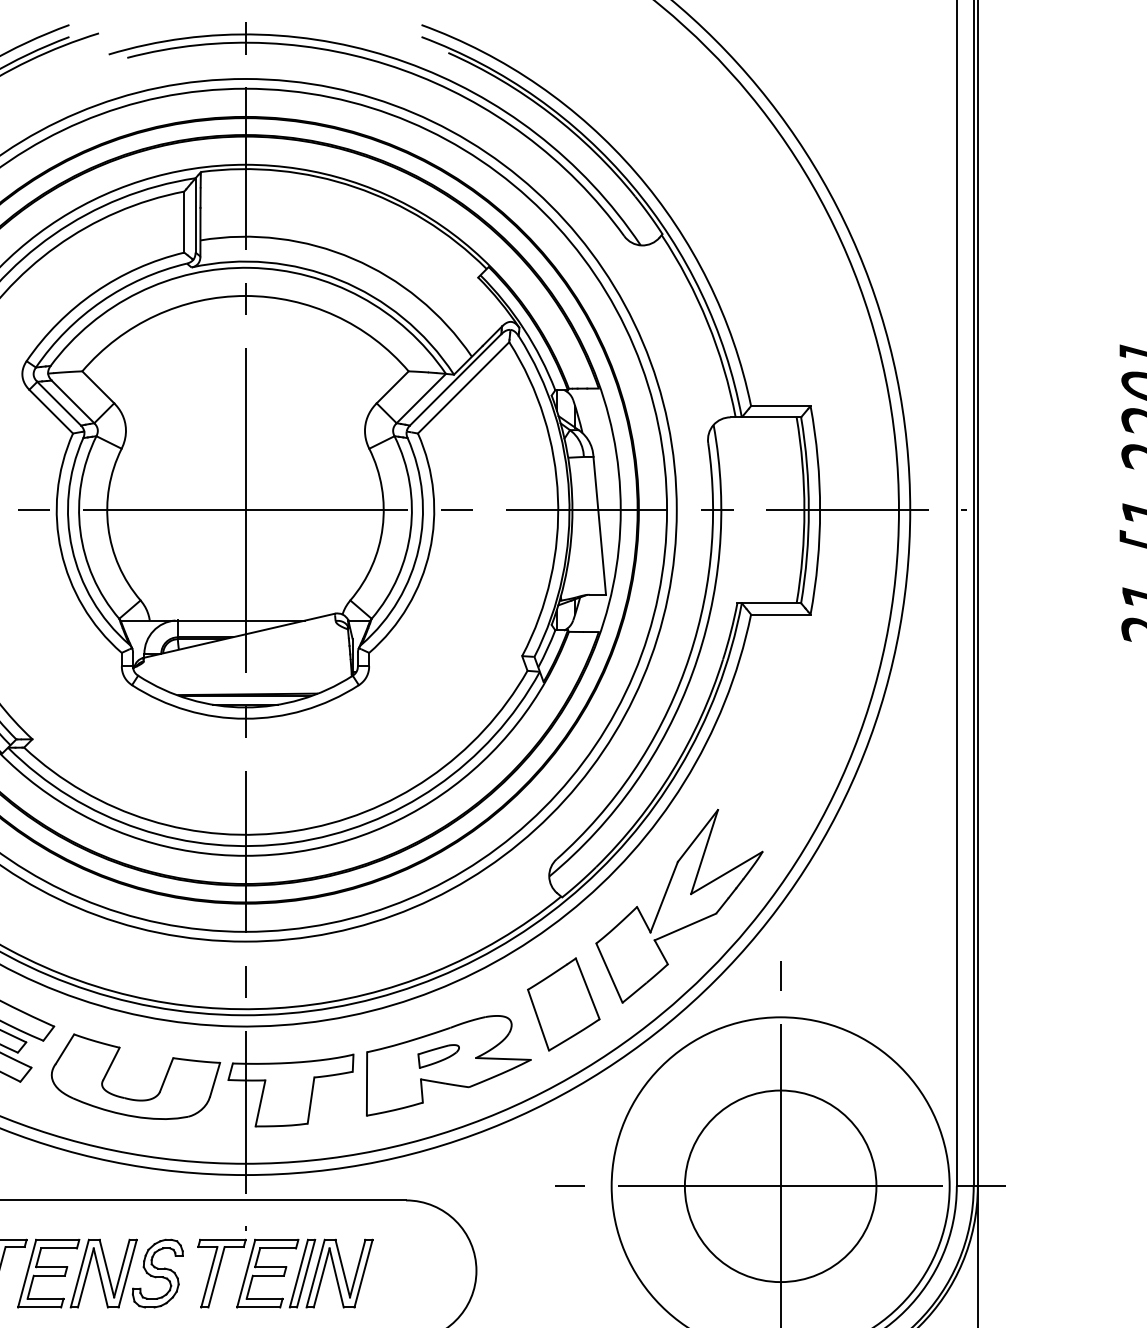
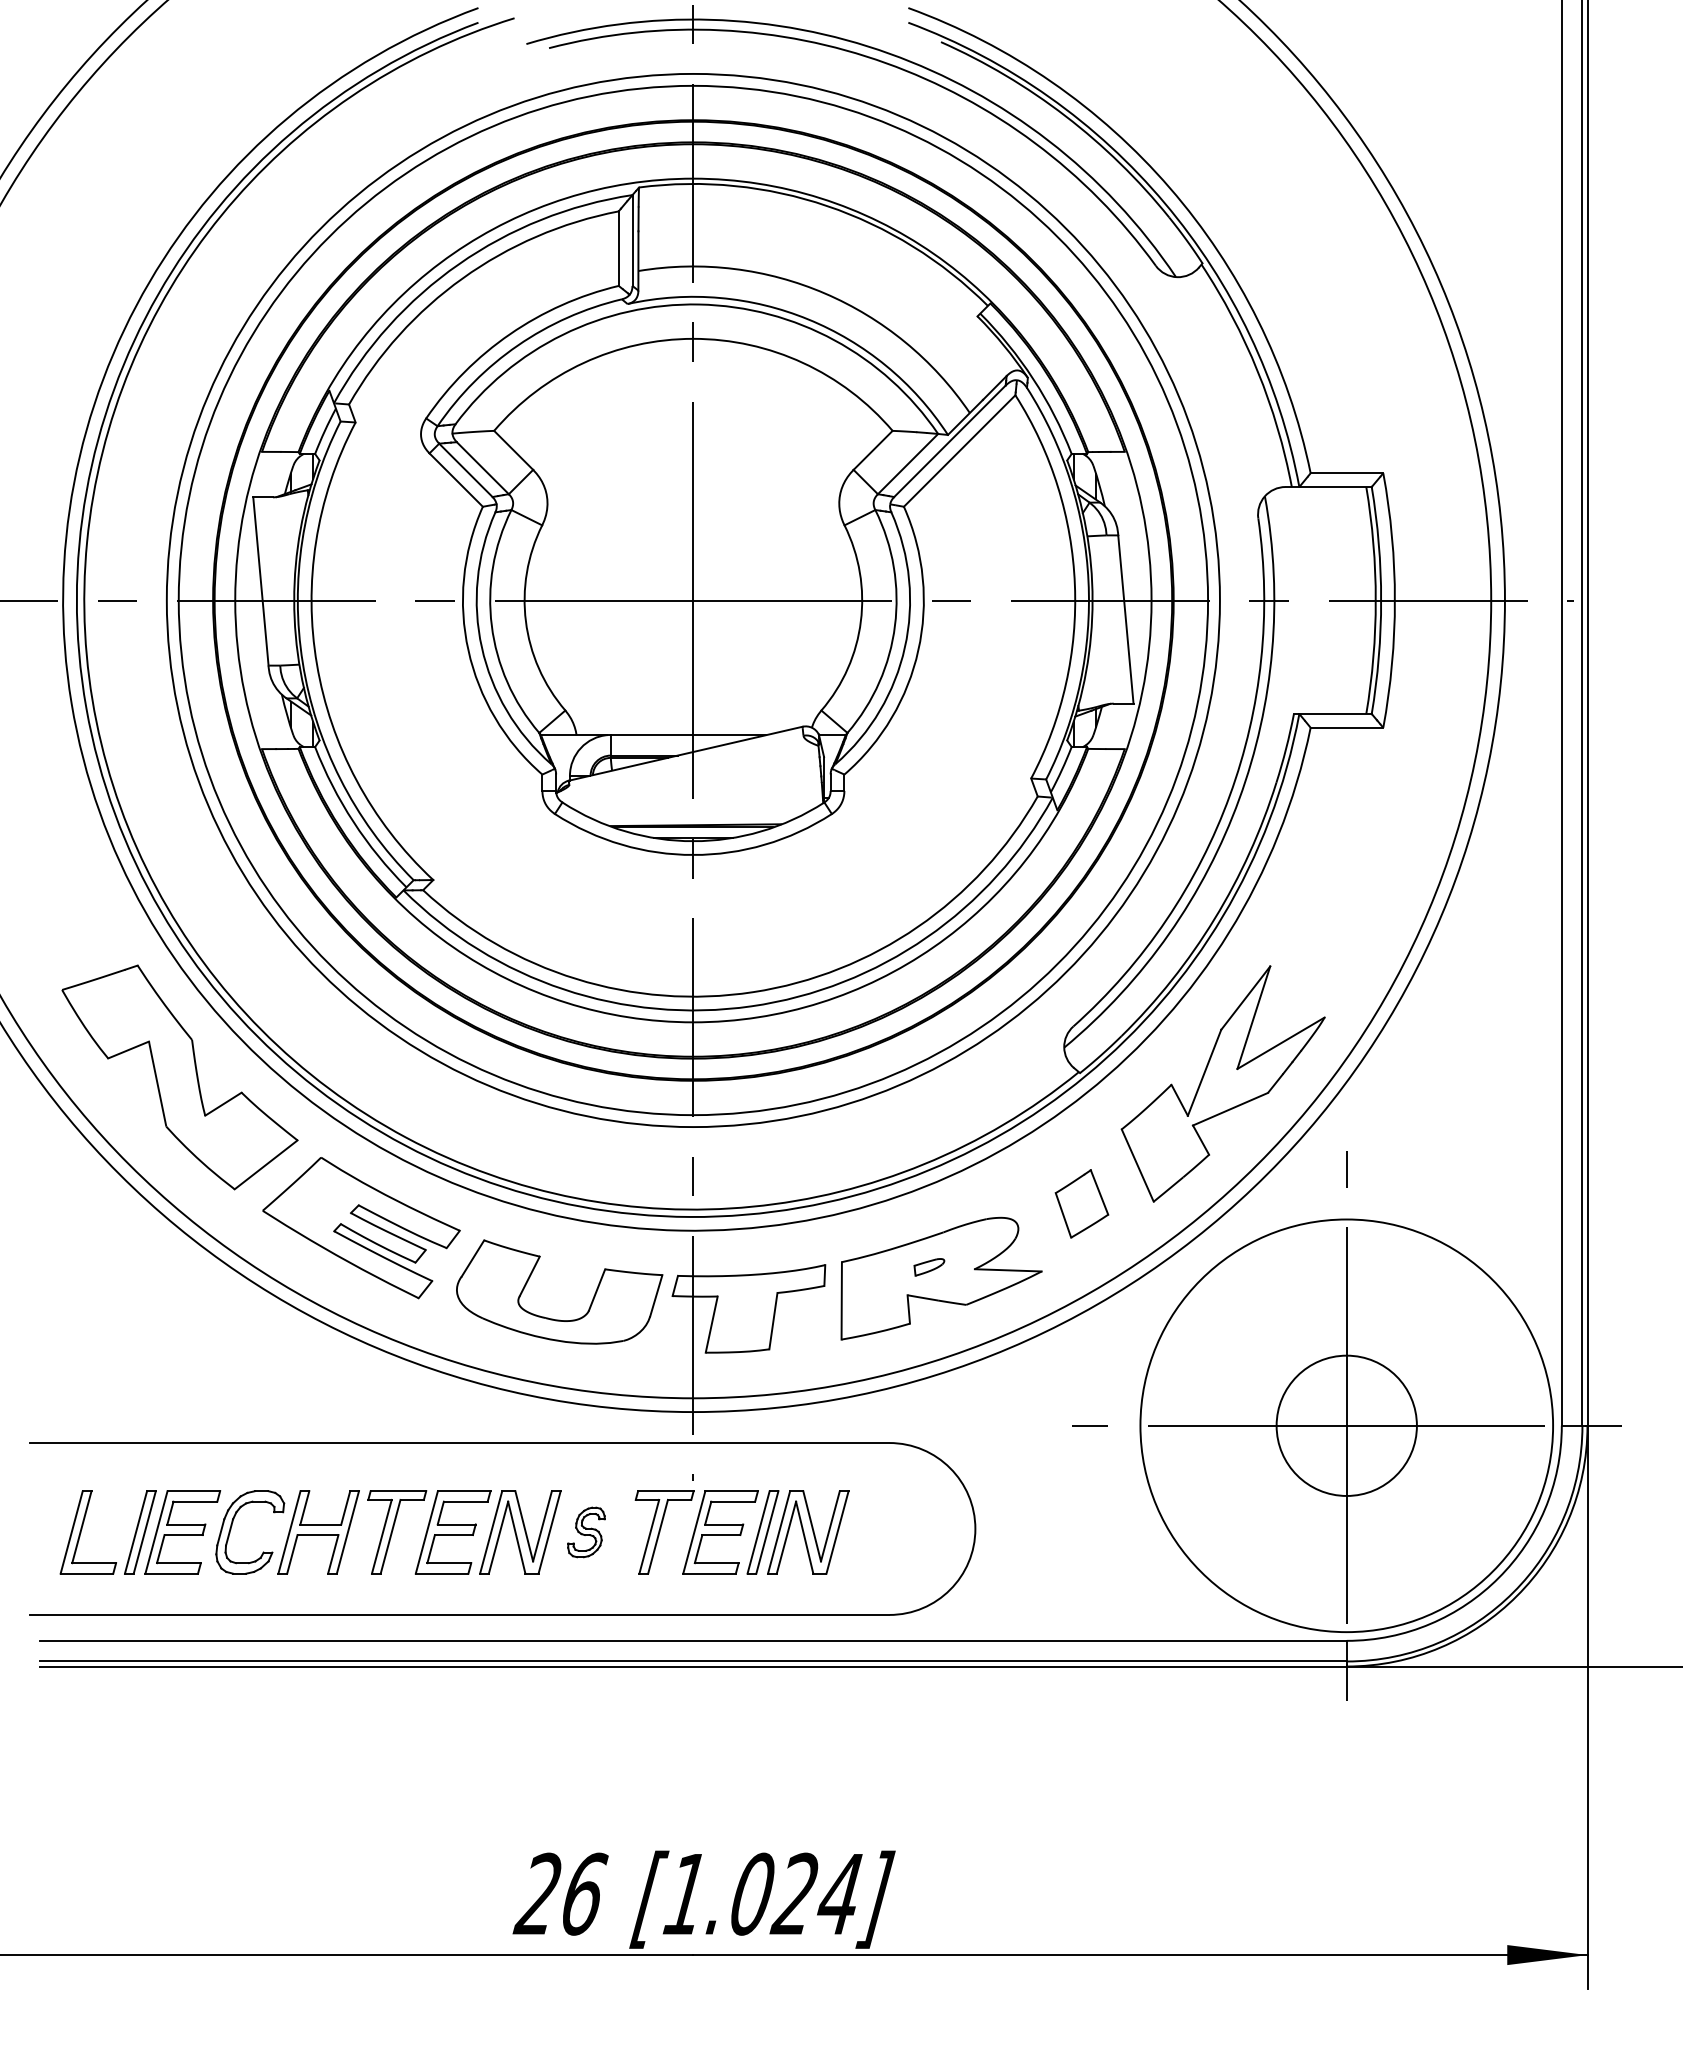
part: (563, 1004) -> (1081, 1203), size x0.6
part: (438, 1056) -> (929, 1267), size x0.6
circle: (780, 1186) -> (1346, 1425), size x0.6
part: (157, 1273) -> (586, 1532), size x0.6

